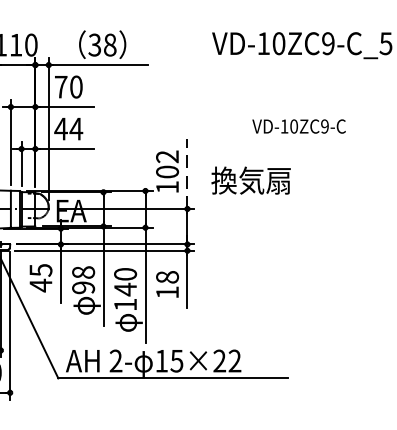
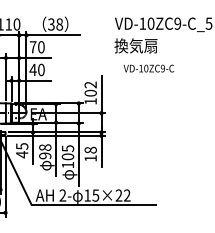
text: (298, 126) -> (148, 68), moved
text: (74, 128) -> (40, 69), 44 -> 40
line: (187, 174) -> (101, 94), dashed -> solid
text: (250, 179) -> (135, 45), moved
text: (124, 281) -> (67, 152), 140 -> 105

